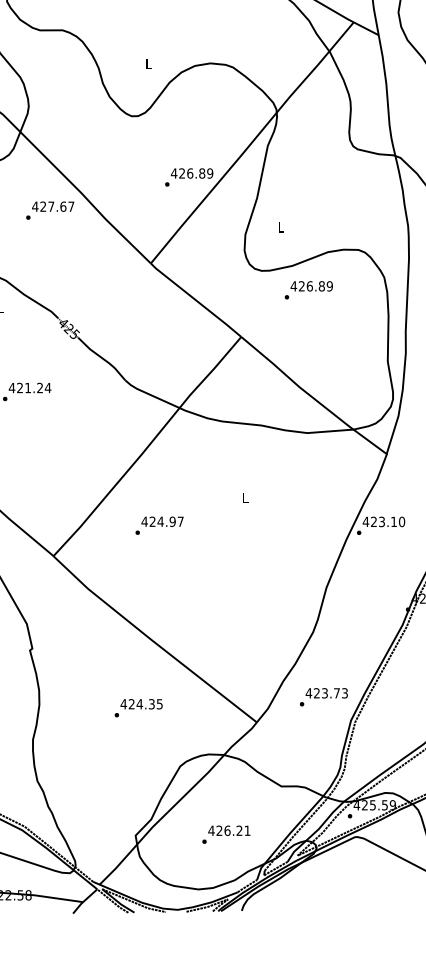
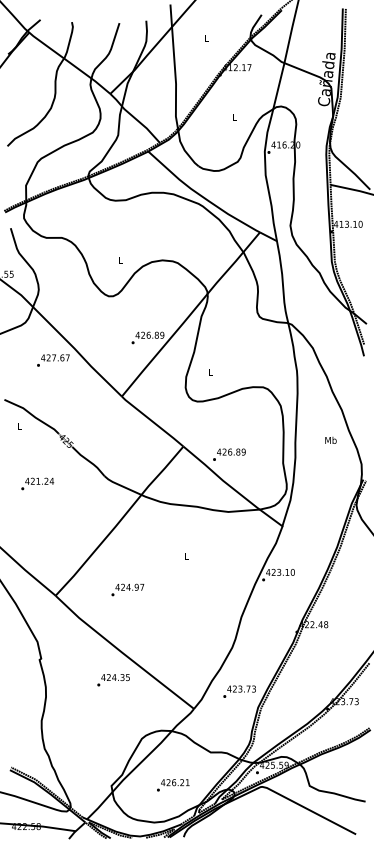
text: (308, 289) -> (229, 454), moved
text: (159, 524) -> (127, 589), moved
text: (138, 708) -> (113, 680), moved

